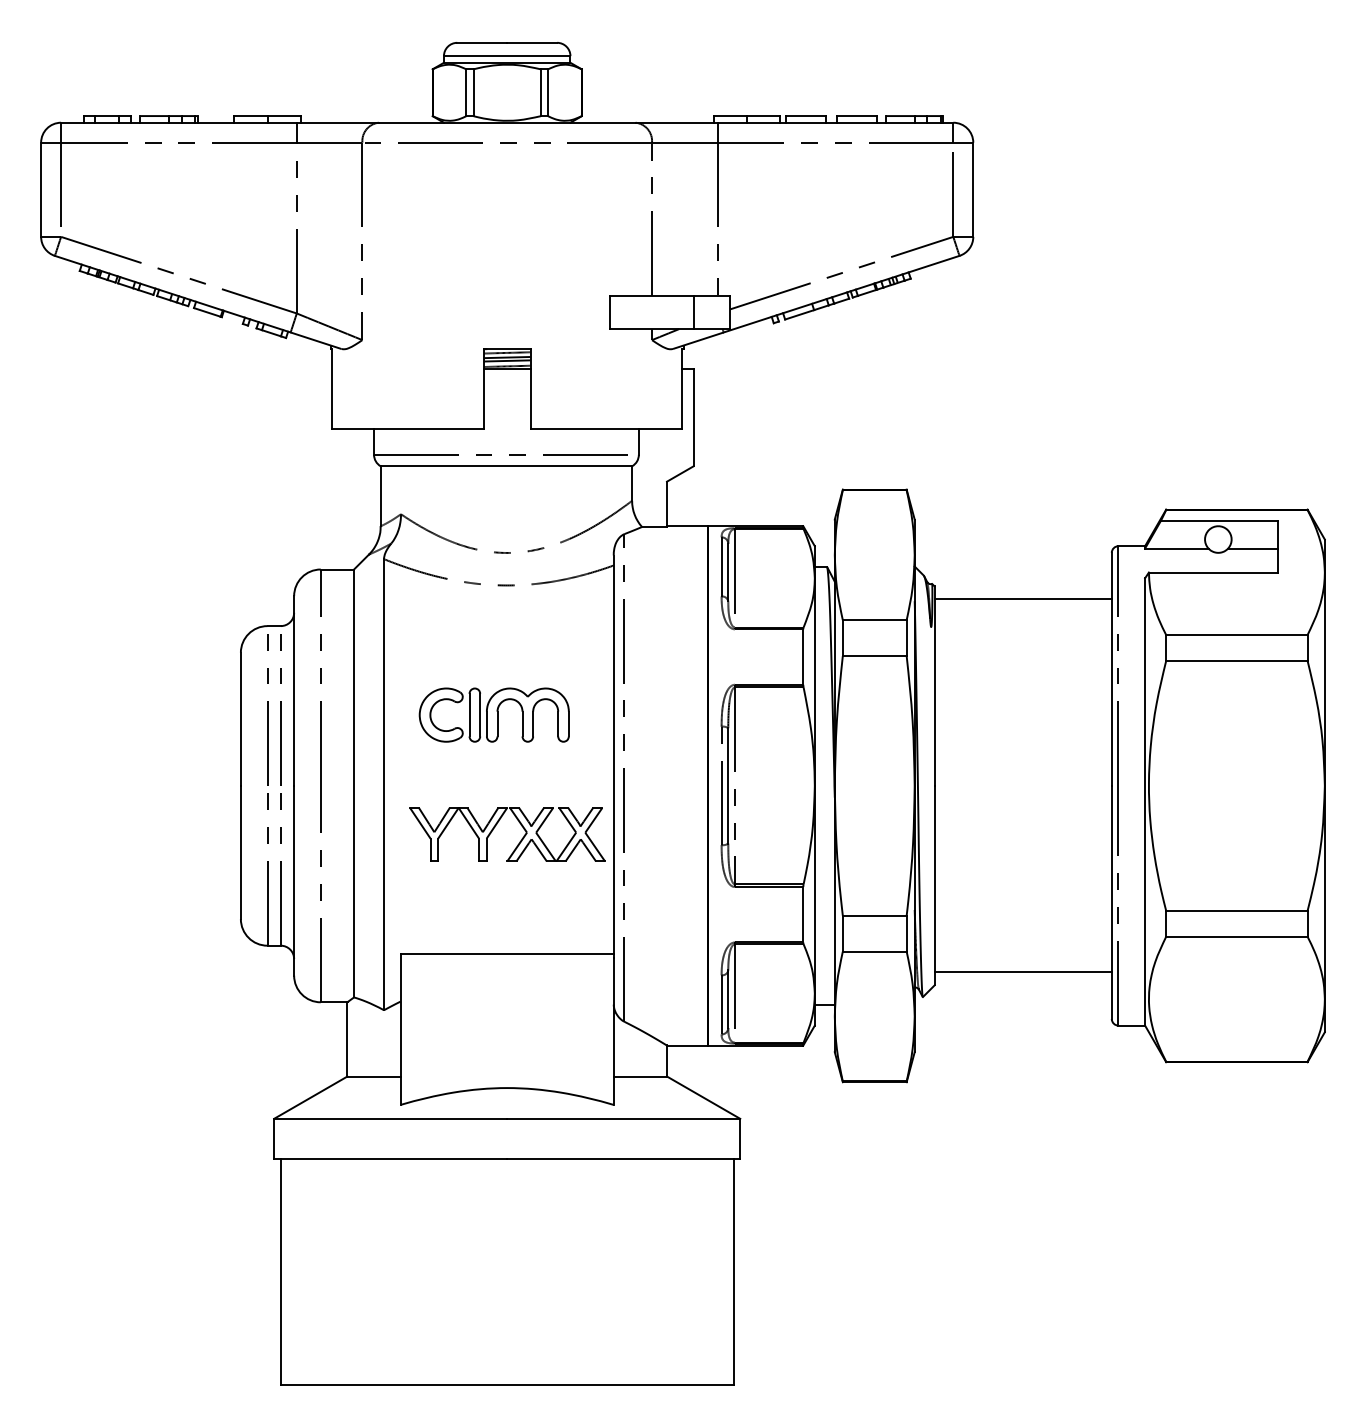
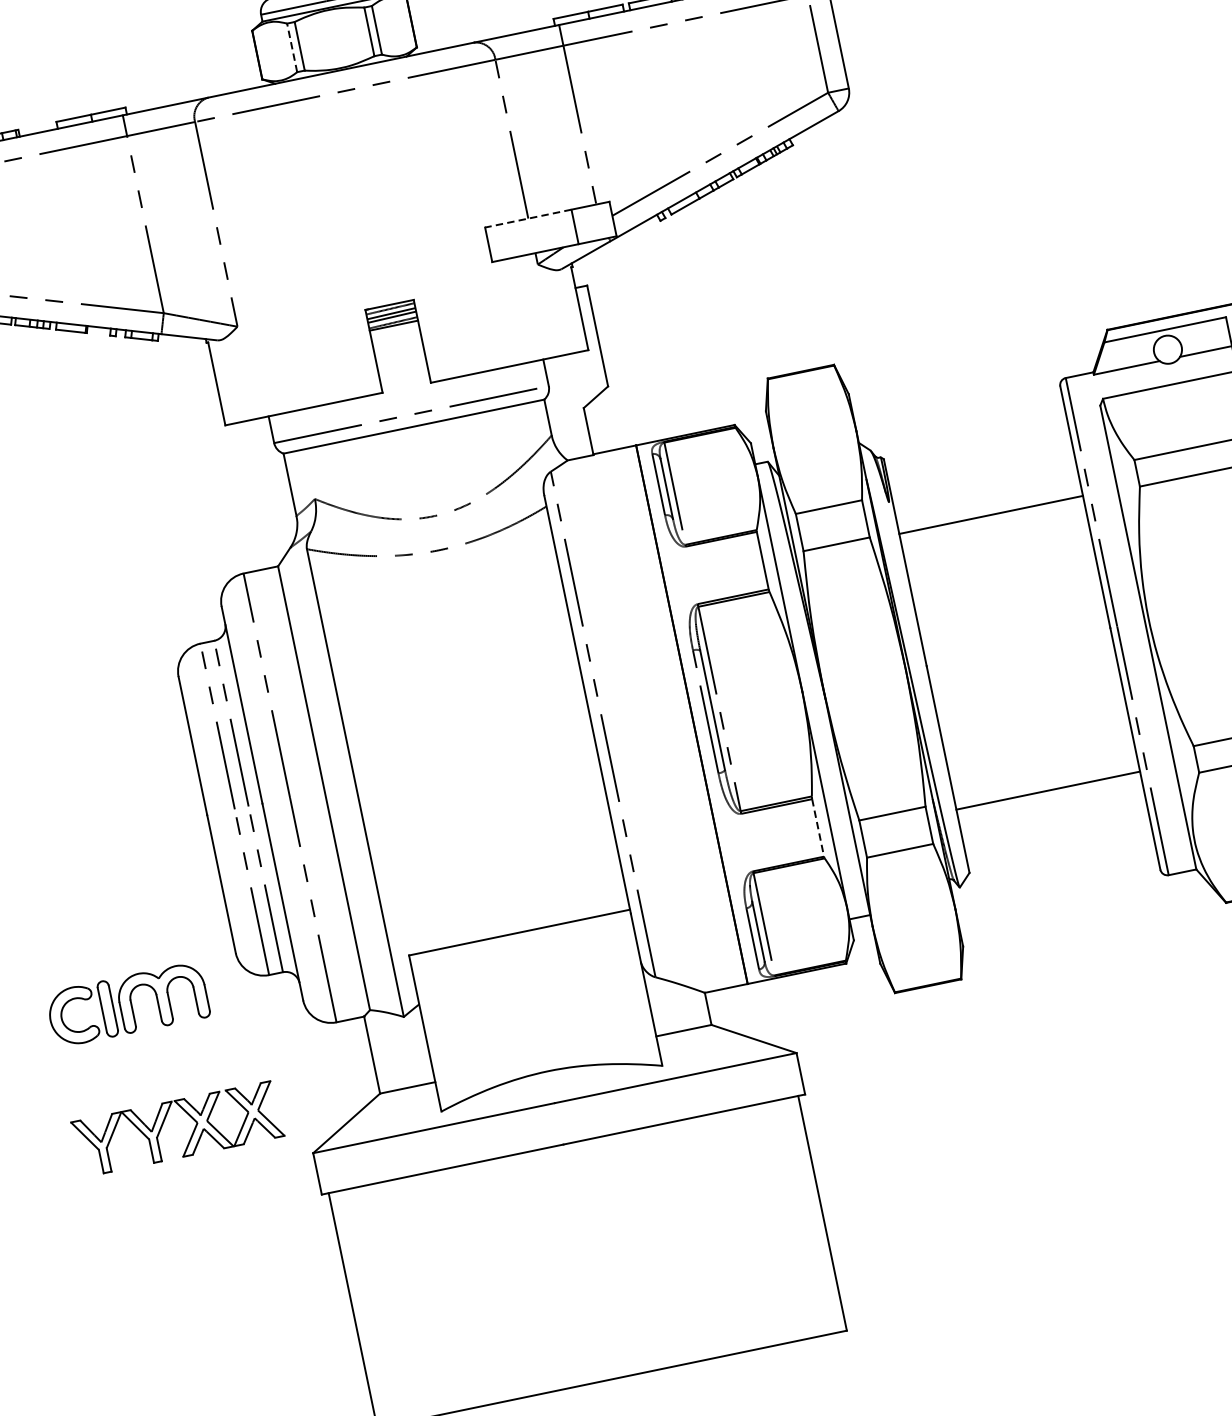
line: (466, 92) -> (292, 47), solid -> dashed
line: (652, 295) -> (528, 218), solid -> dashed
line: (1022, 599) -> (990, 515), moved
part: (493, 714) -> (127, 1004), moved
part: (495, 827) -> (163, 1124), moved
line: (803, 914) -> (818, 827), solid -> dashed
line: (1022, 972) -> (1047, 790), moved

